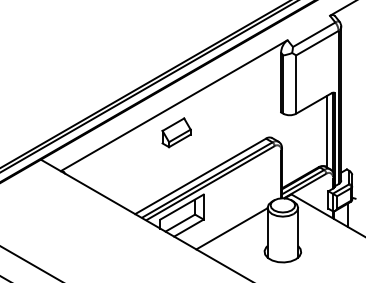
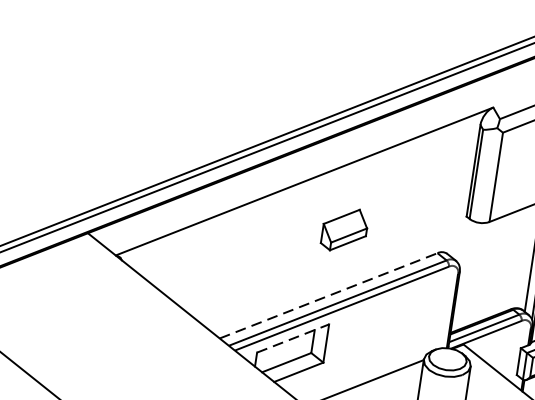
part: (176, 132) -> (344, 229), moved
line: (200, 176) -> (328, 295), solid -> dashed
line: (182, 207) -> (293, 339), solid -> dashed

